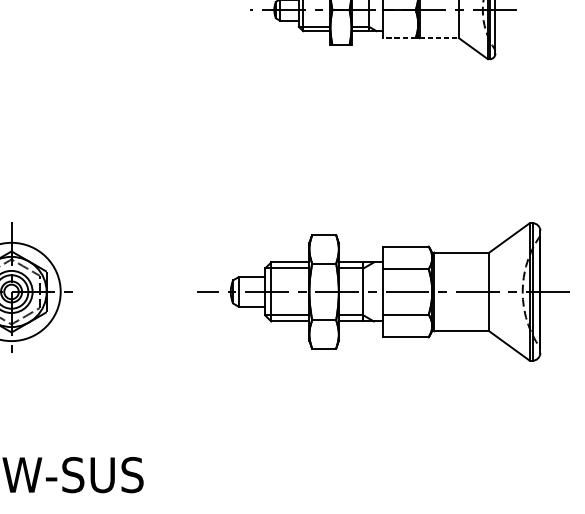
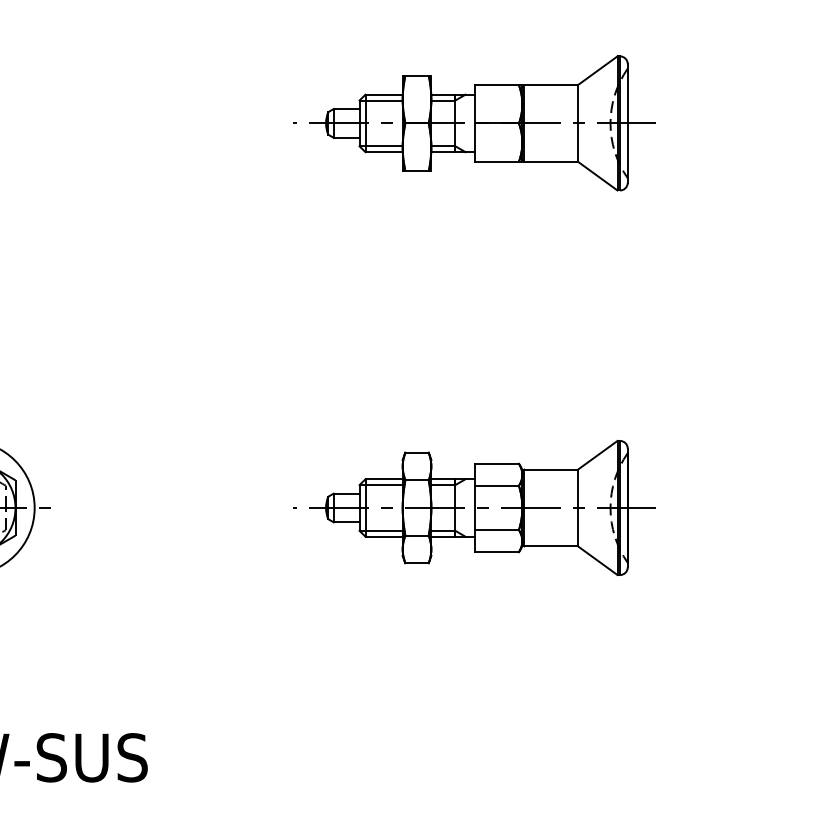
line: (399, 37) -> (496, 161), dashed -> solid
line: (439, 37) -> (551, 161), dashed -> solid
part: (383, 291) -> (474, 507), size x0.71

